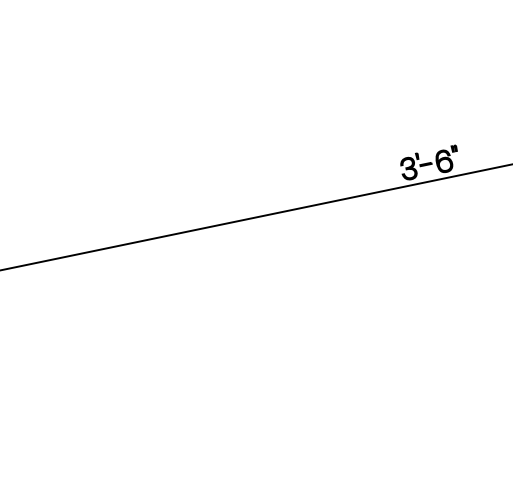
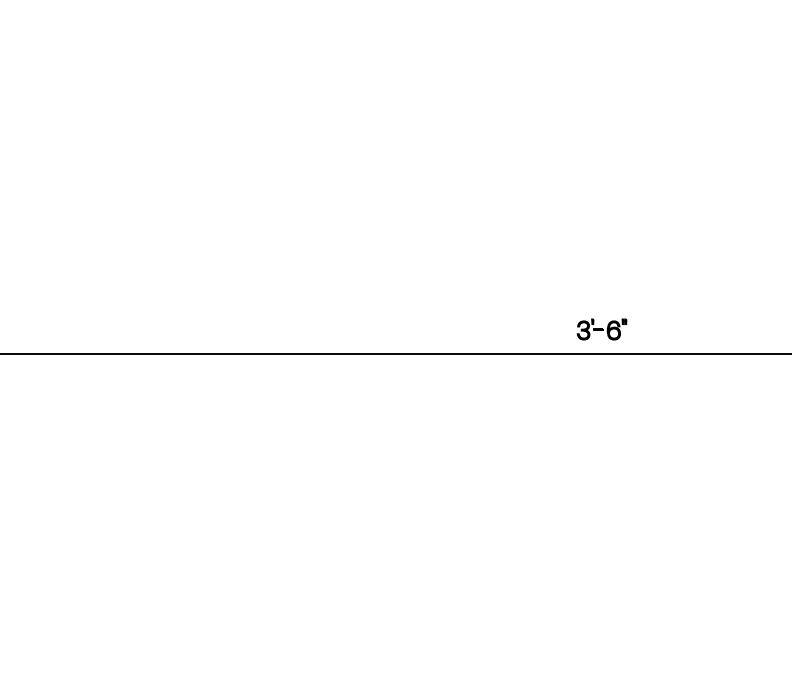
part: (429, 163) -> (601, 329), size x0.62

